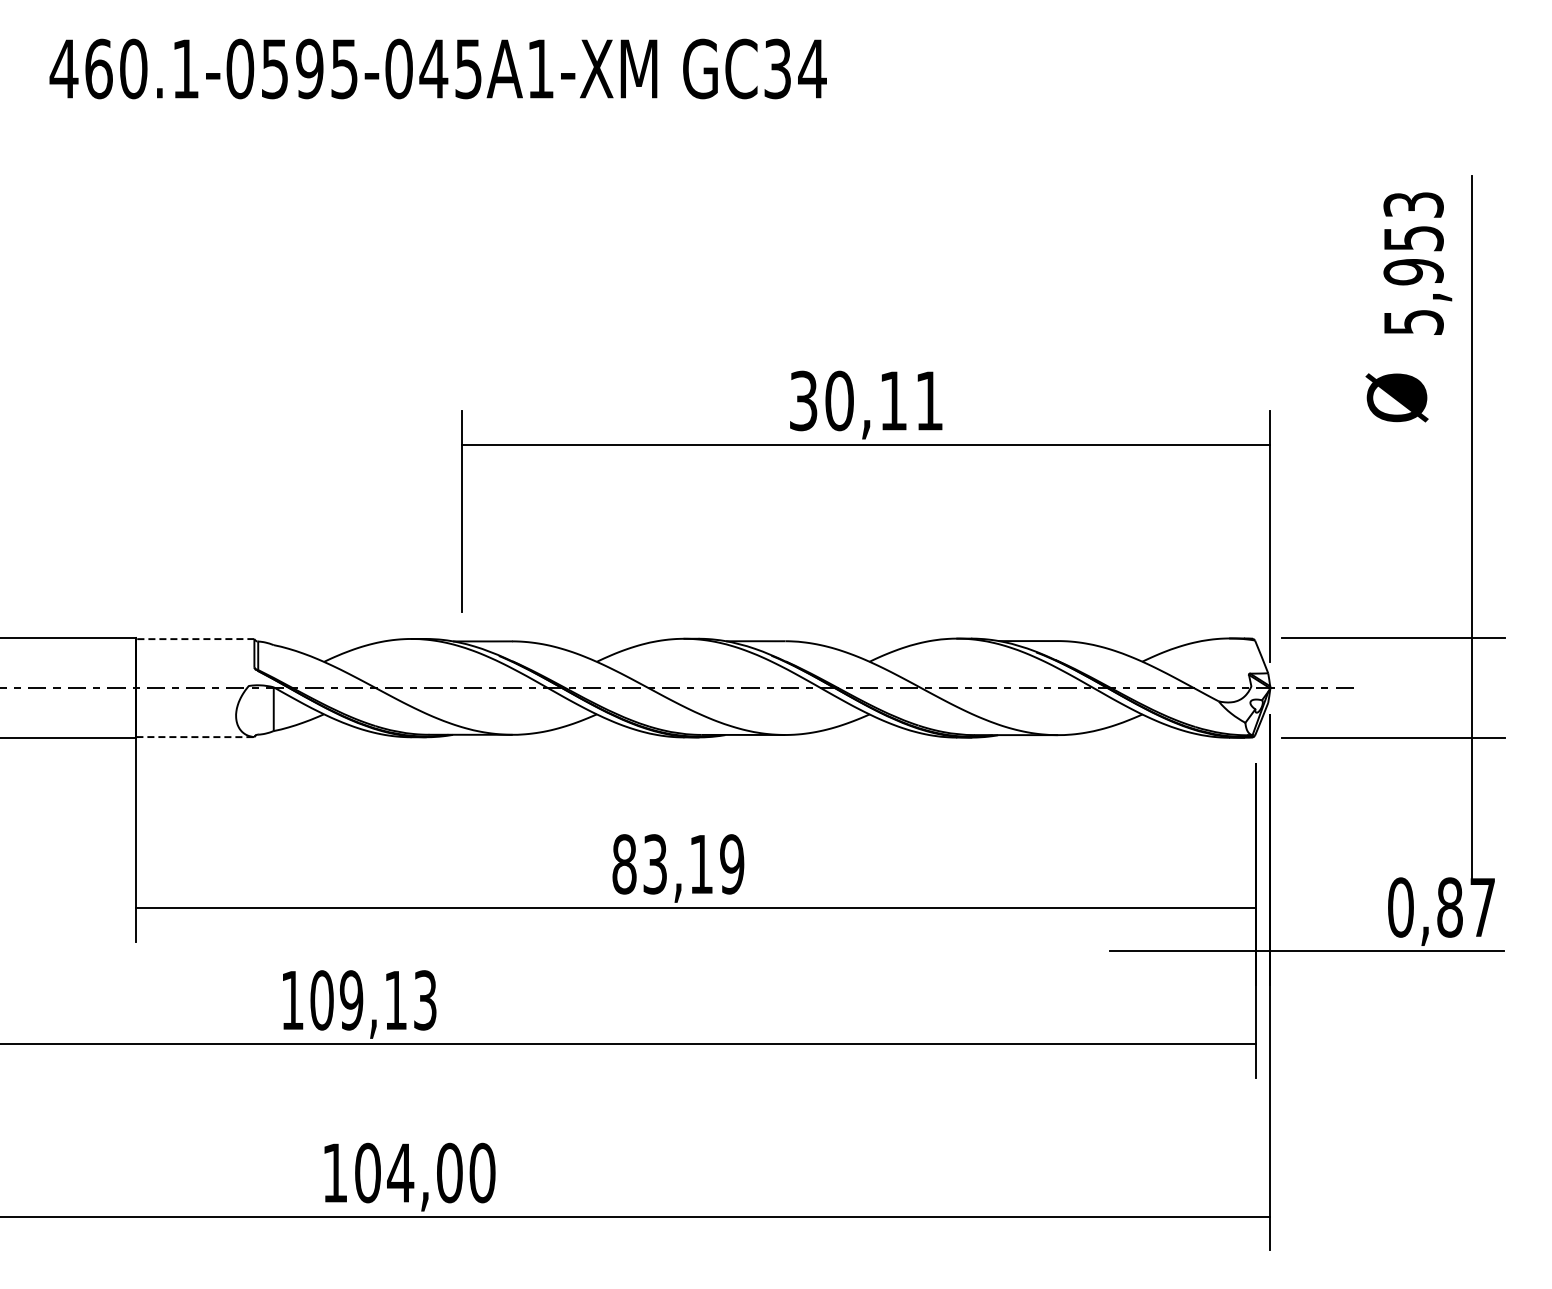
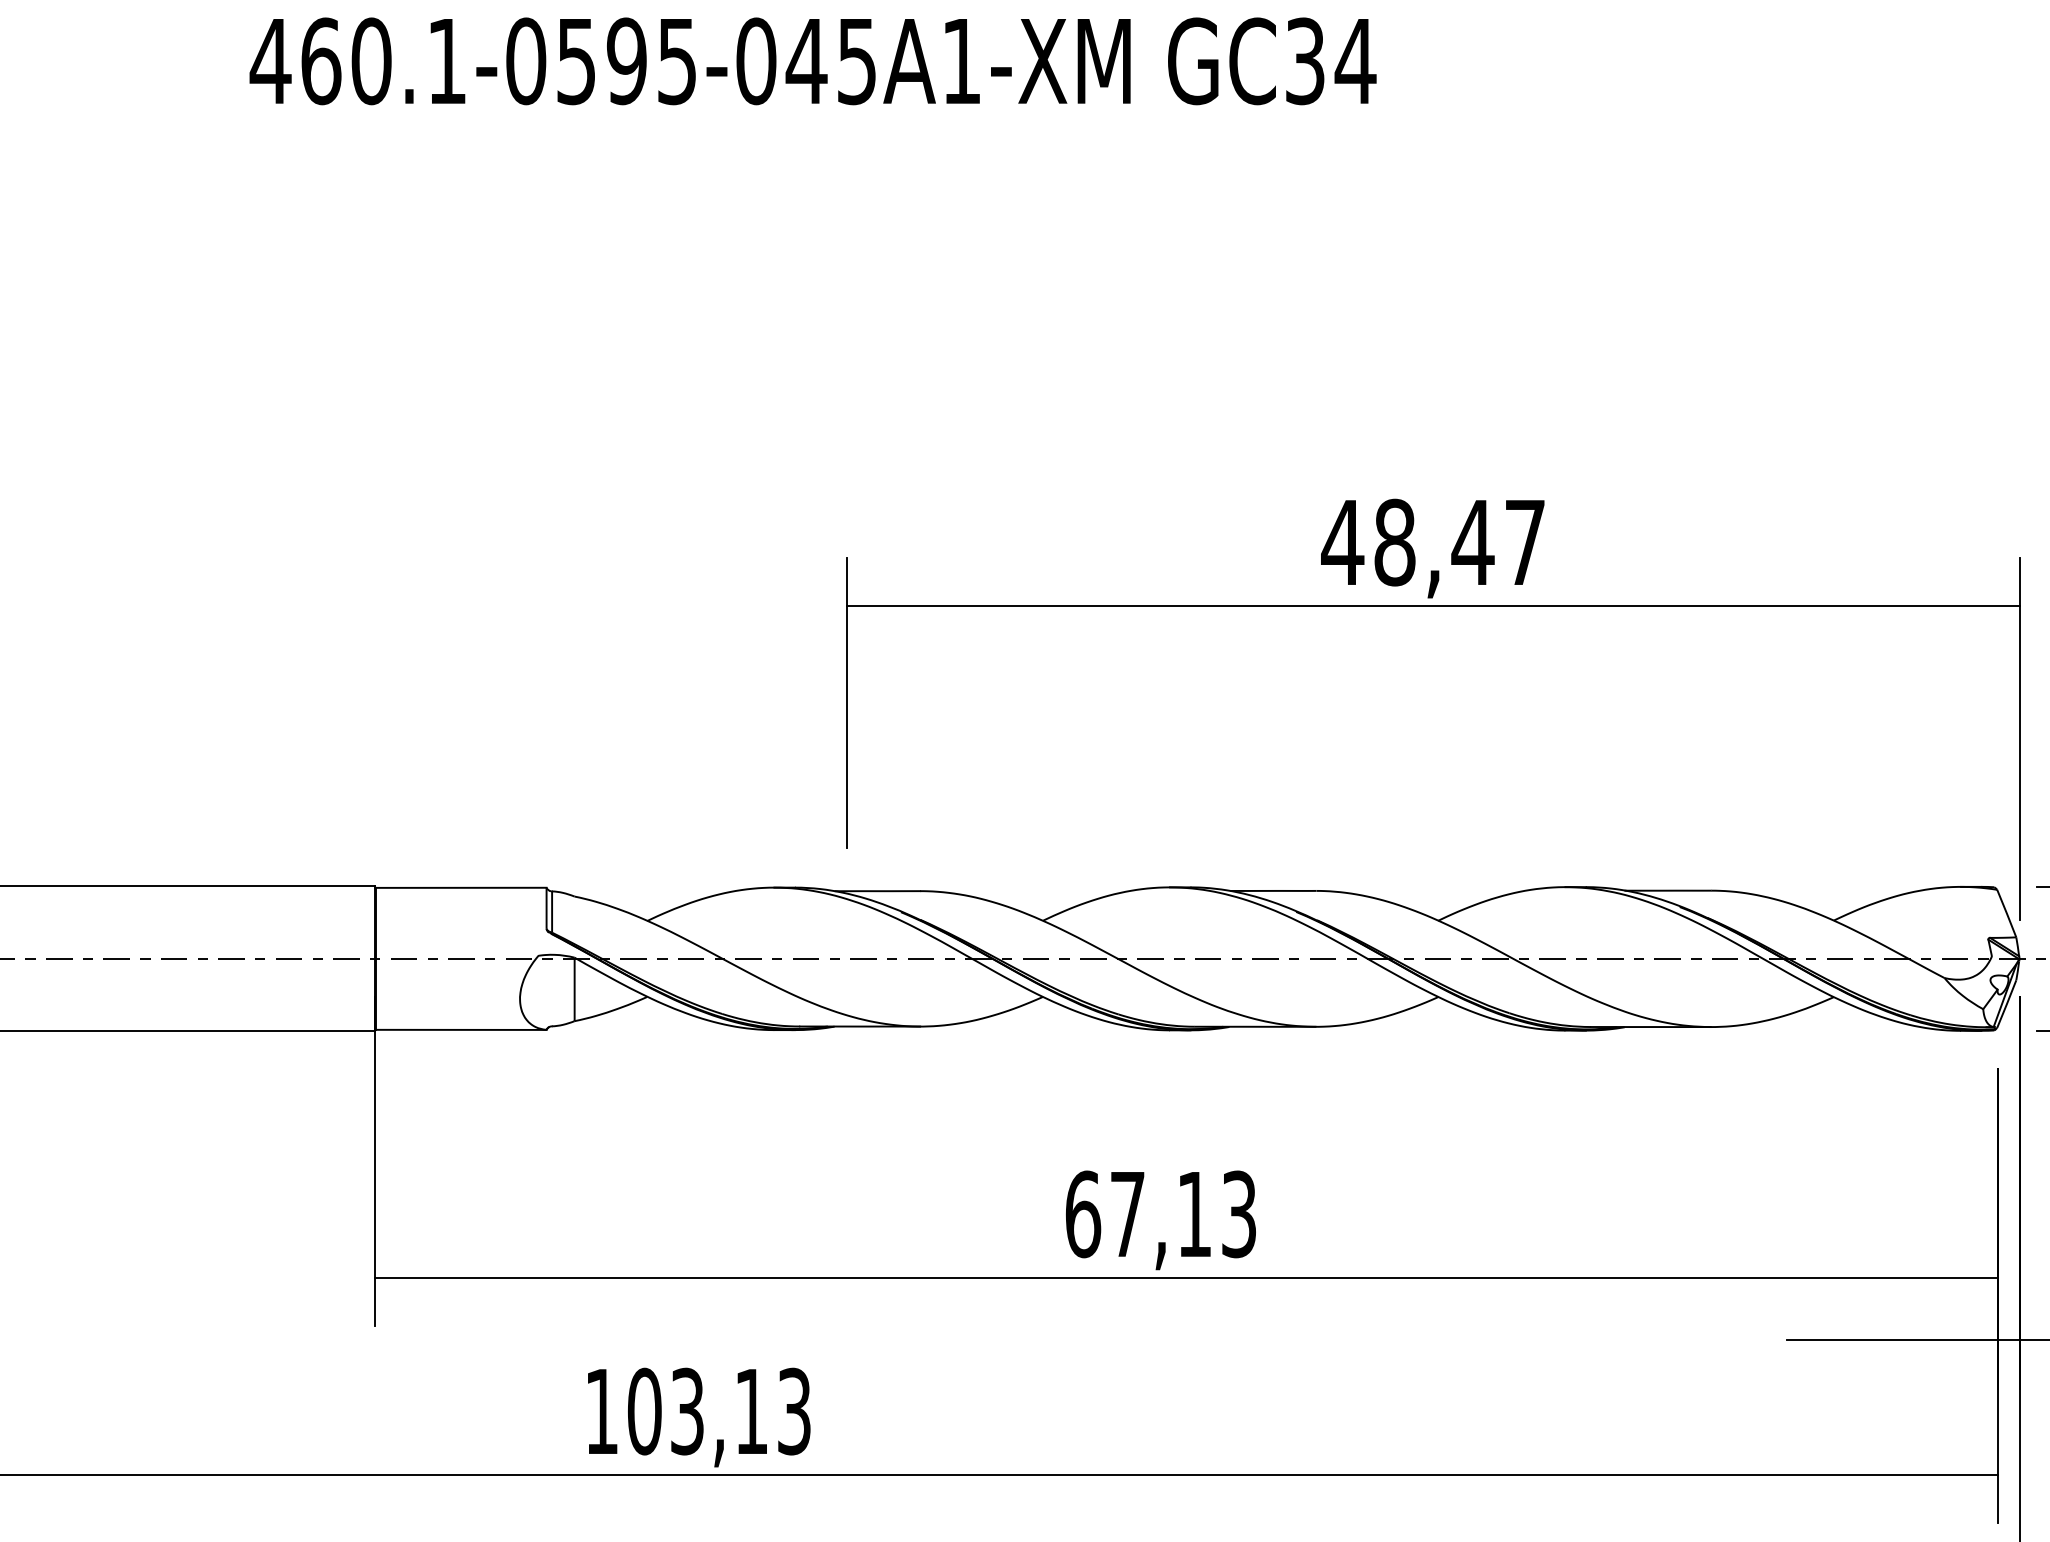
text: (865, 400) -> (1432, 541), 30,11 -> 48,47
line: (194, 639) -> (459, 888), dashed -> solid
line: (195, 737) -> (461, 1030), dashed -> solid
text: (678, 864) -> (1161, 1214), 83,19 -> 67,13
text: (351, 1000) -> (687, 1411), 109,13 -> 103,13

